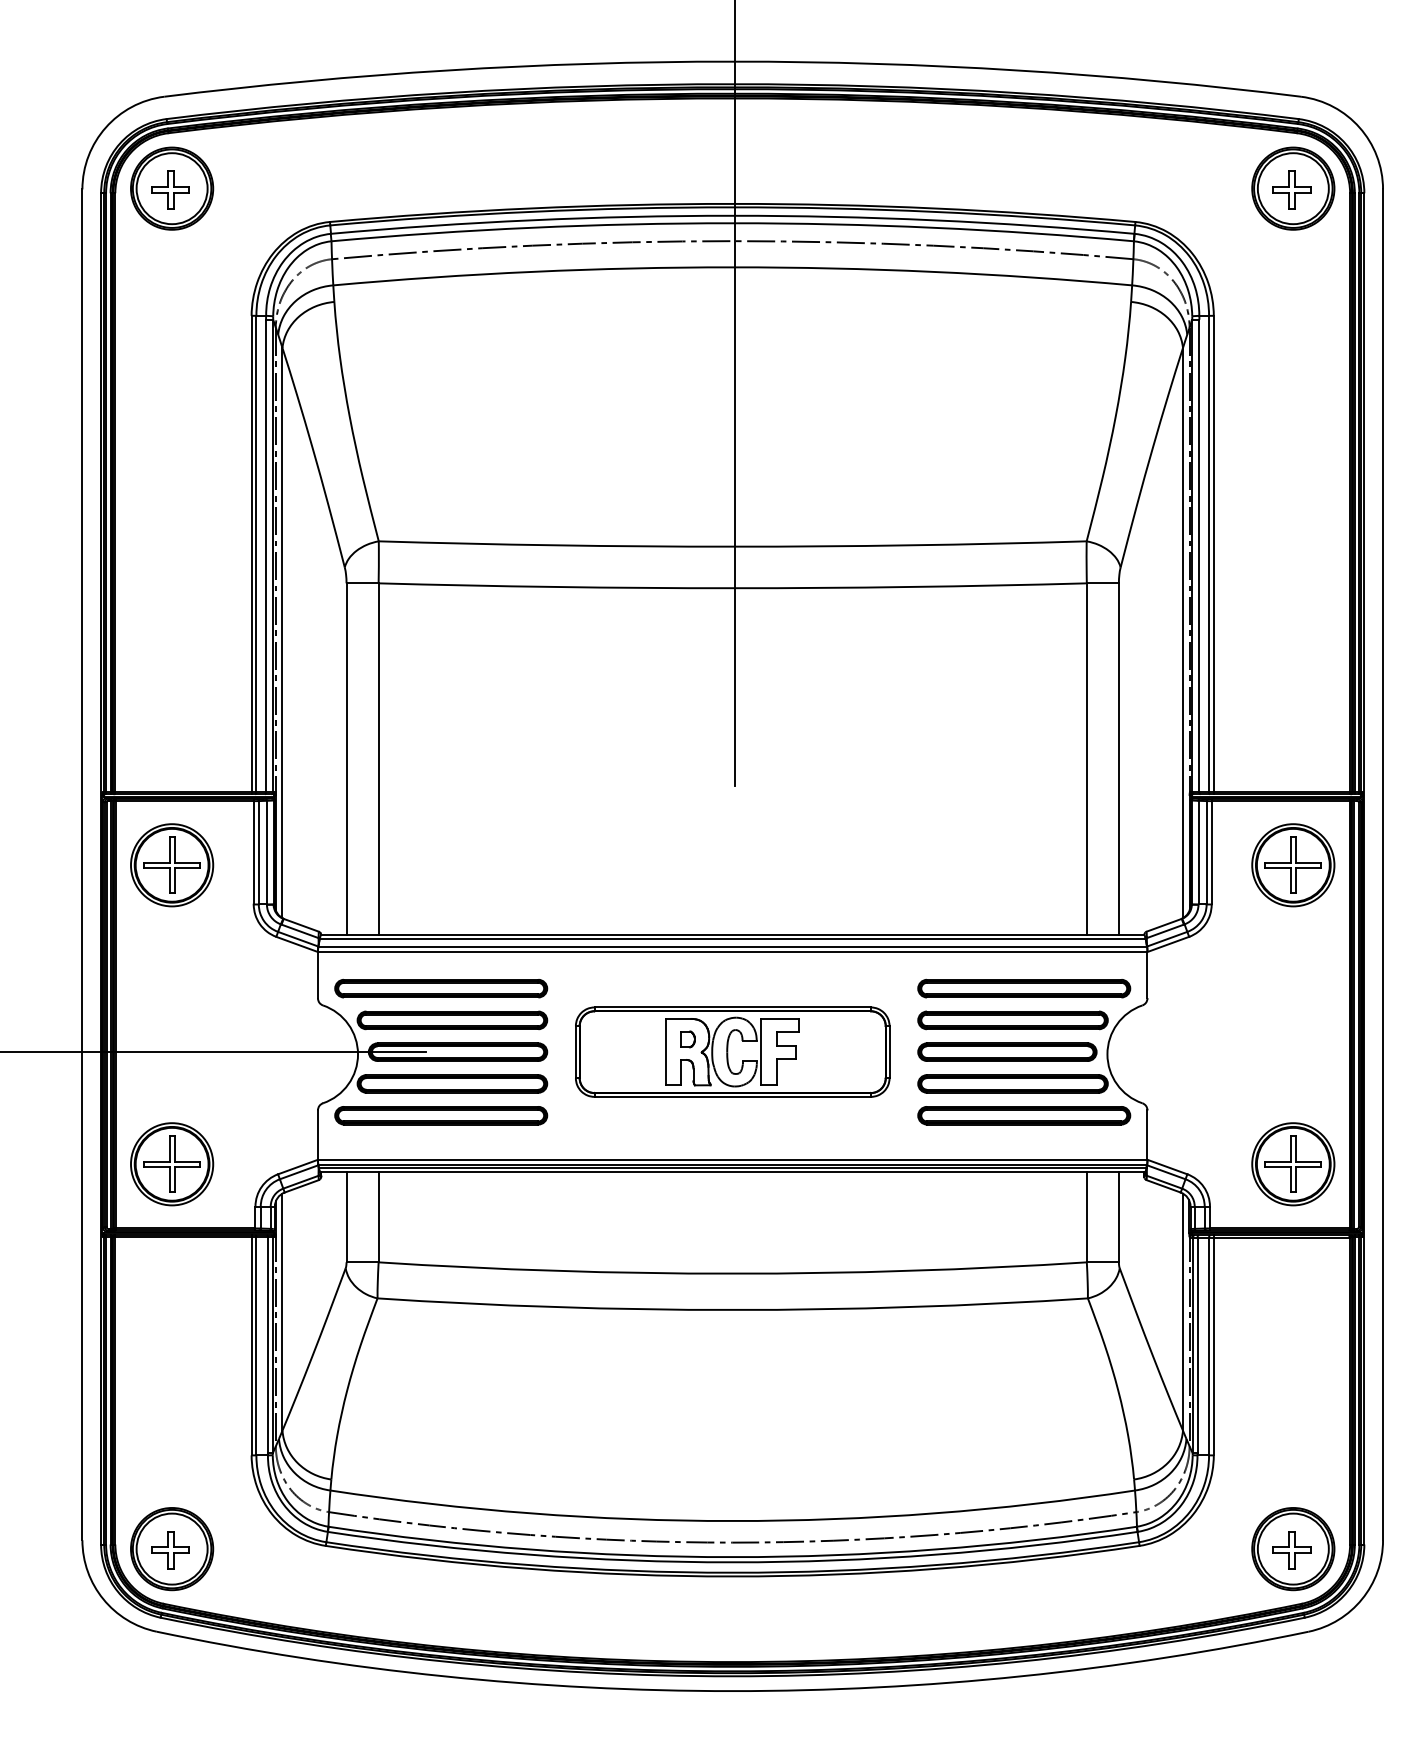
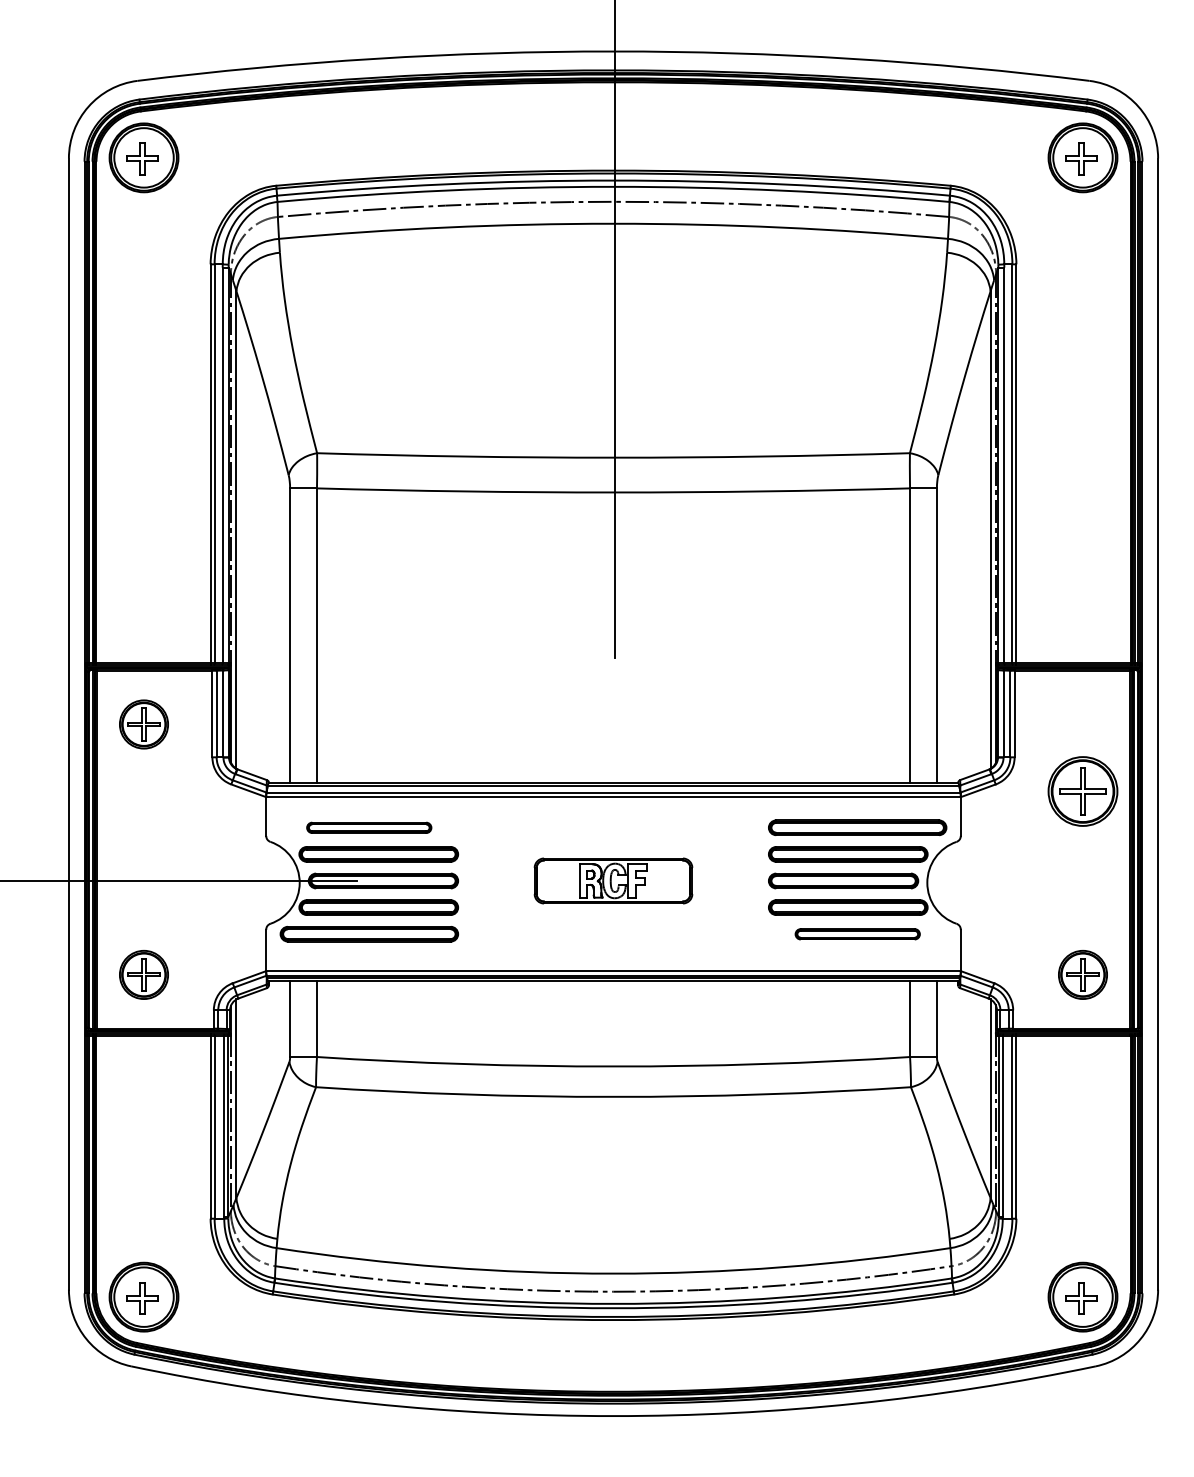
part: (171, 865) -> (143, 724), size x0.7
part: (1292, 865) -> (1082, 791), moved
part: (440, 988) -> (368, 827), size x0.7
part: (732, 1051) -> (613, 880), size x0.6
part: (1024, 1116) -> (857, 934), size x0.7
part: (171, 1163) -> (143, 974), size x0.7
part: (1292, 1163) -> (1082, 974), size x0.7

